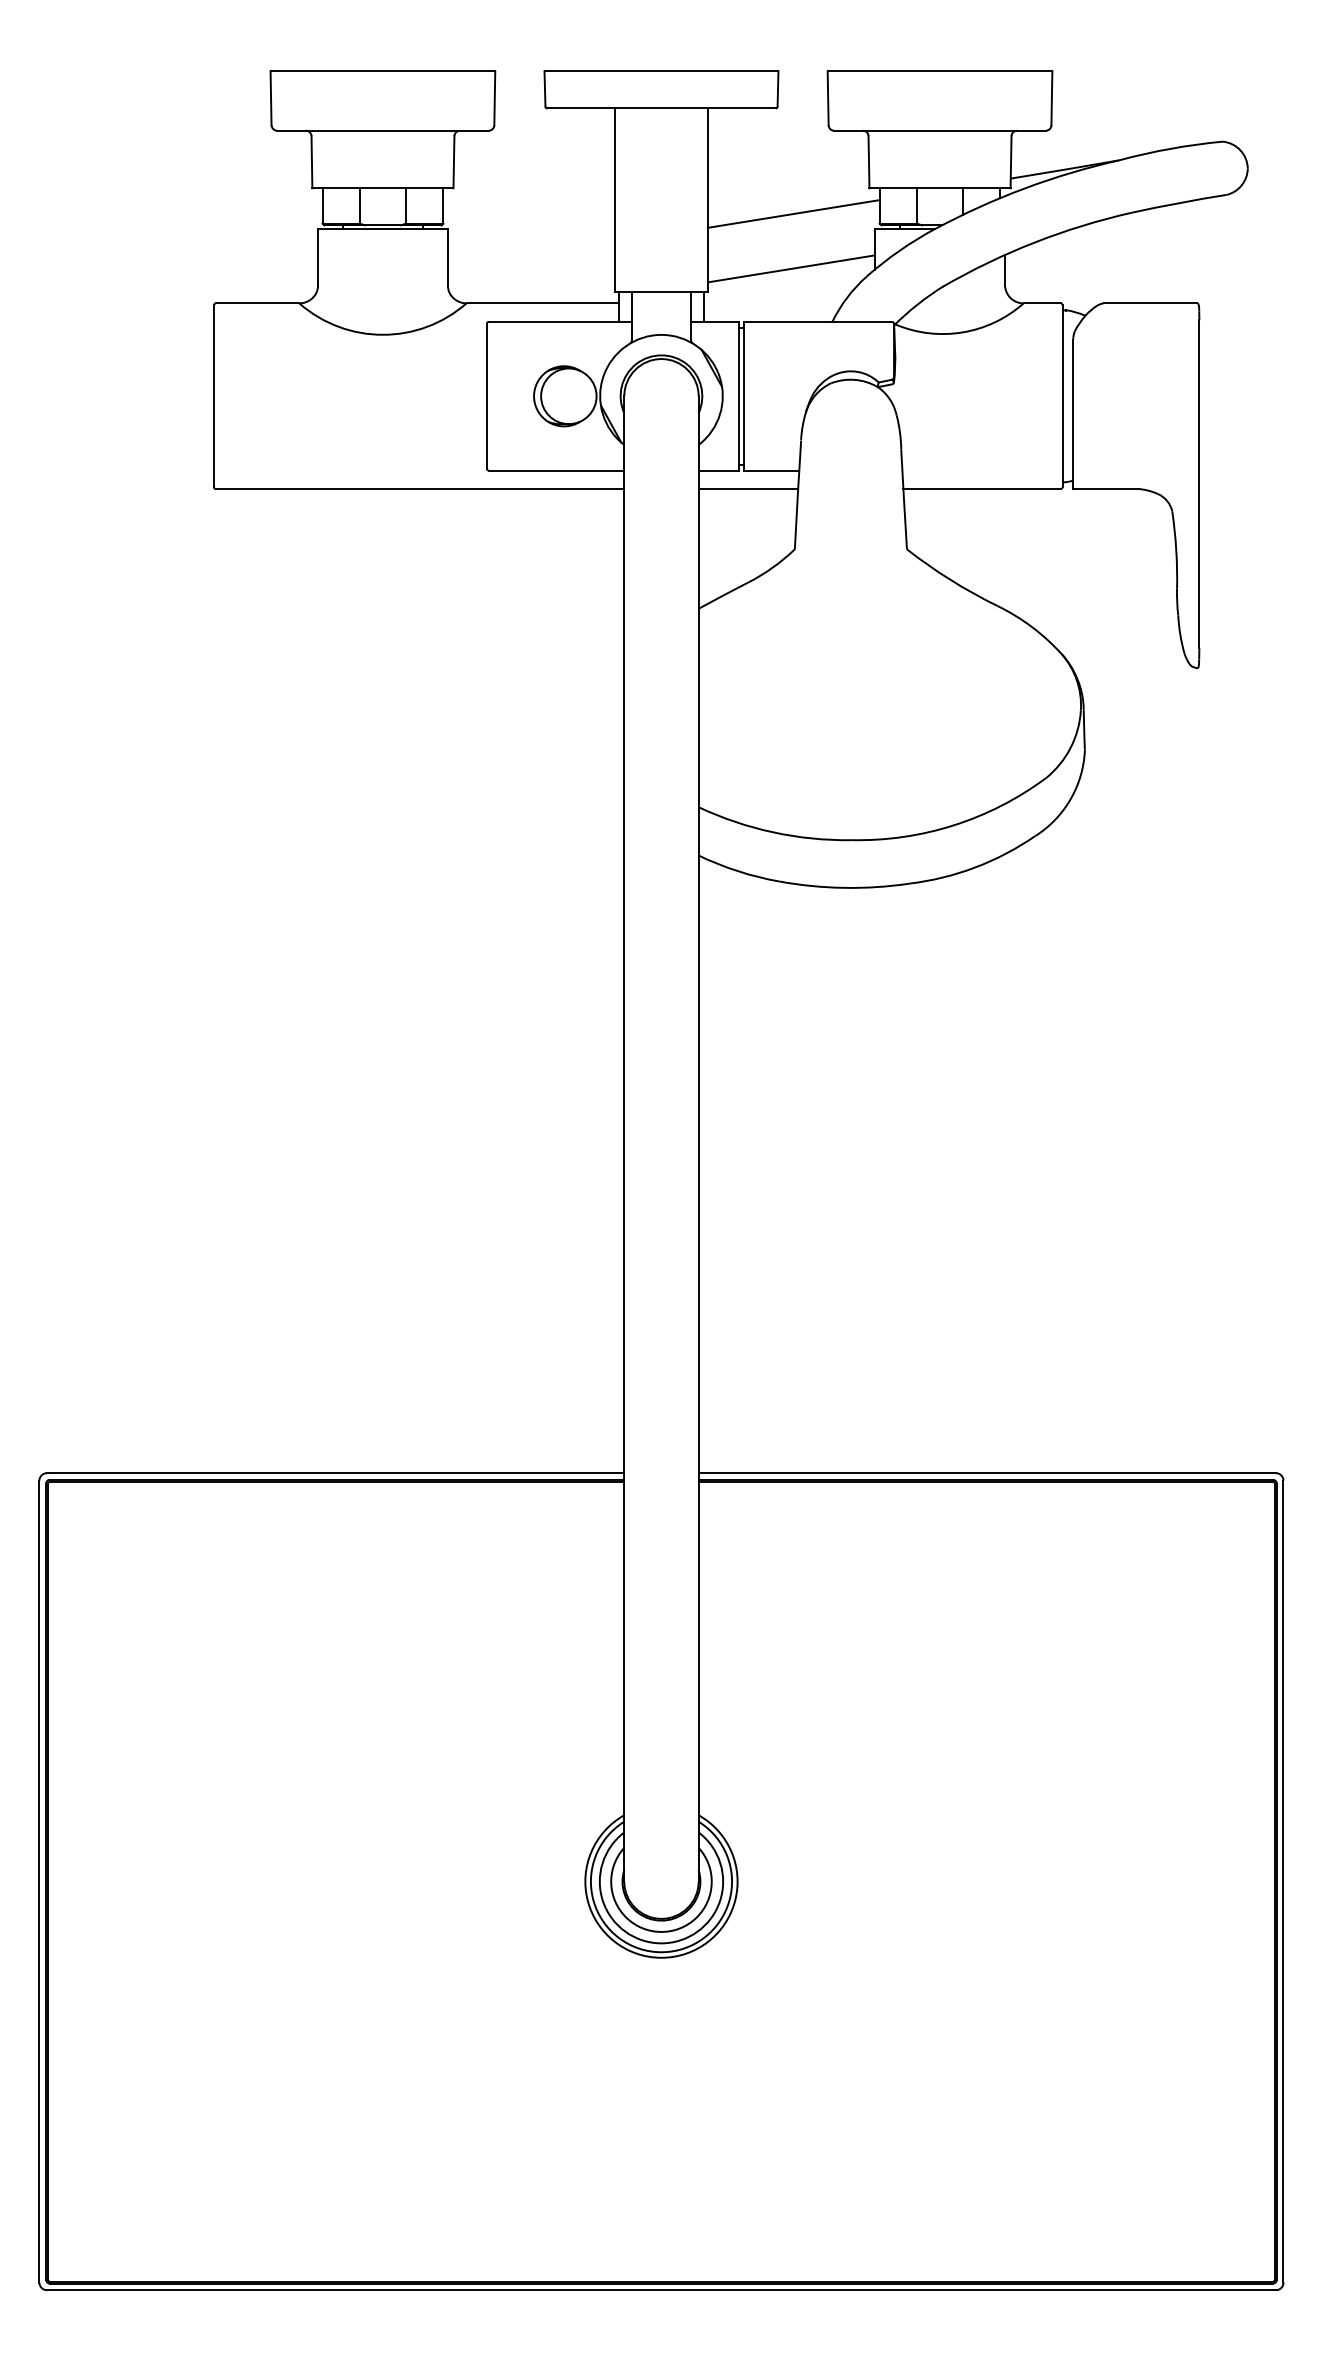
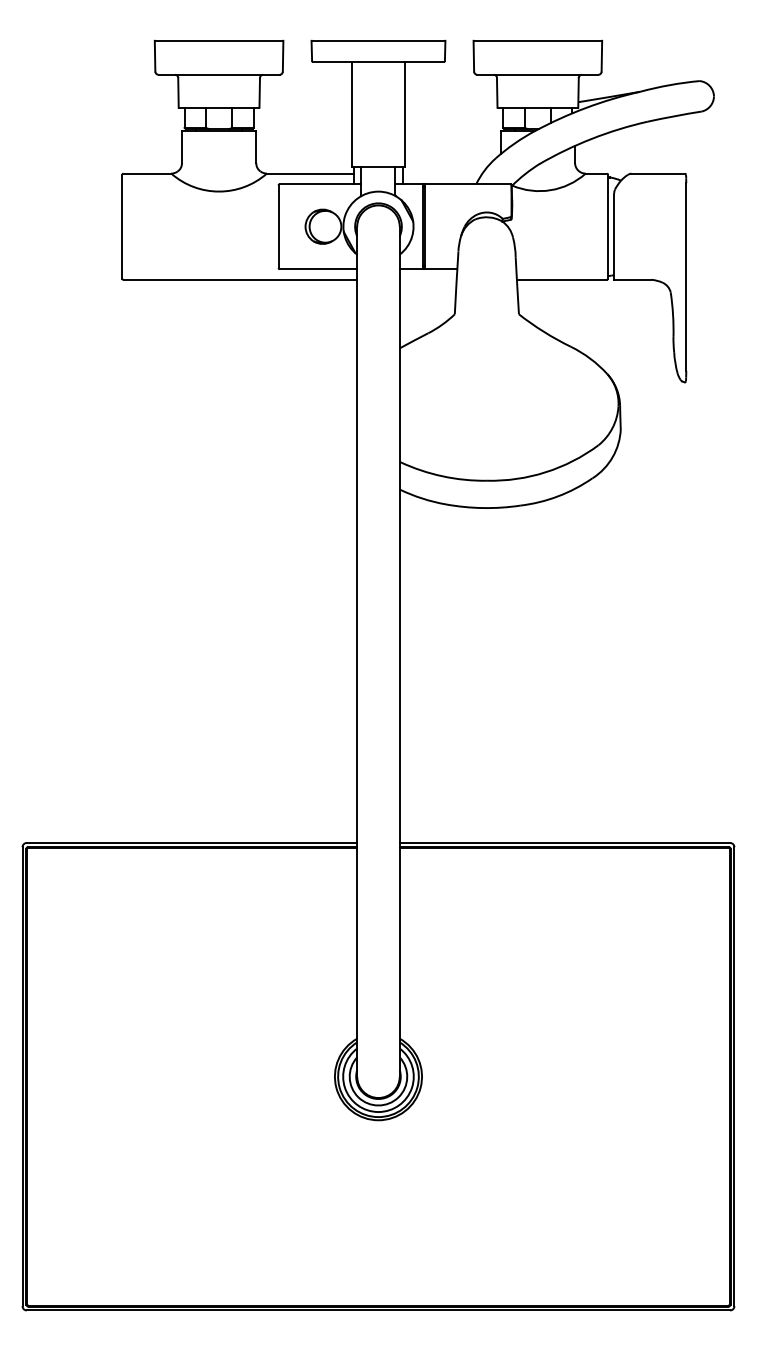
line: (794, 214) -> (454, 122), removed
line: (790, 268) -> (452, 153), removed
line: (747, 488) -> (427, 279), removed

